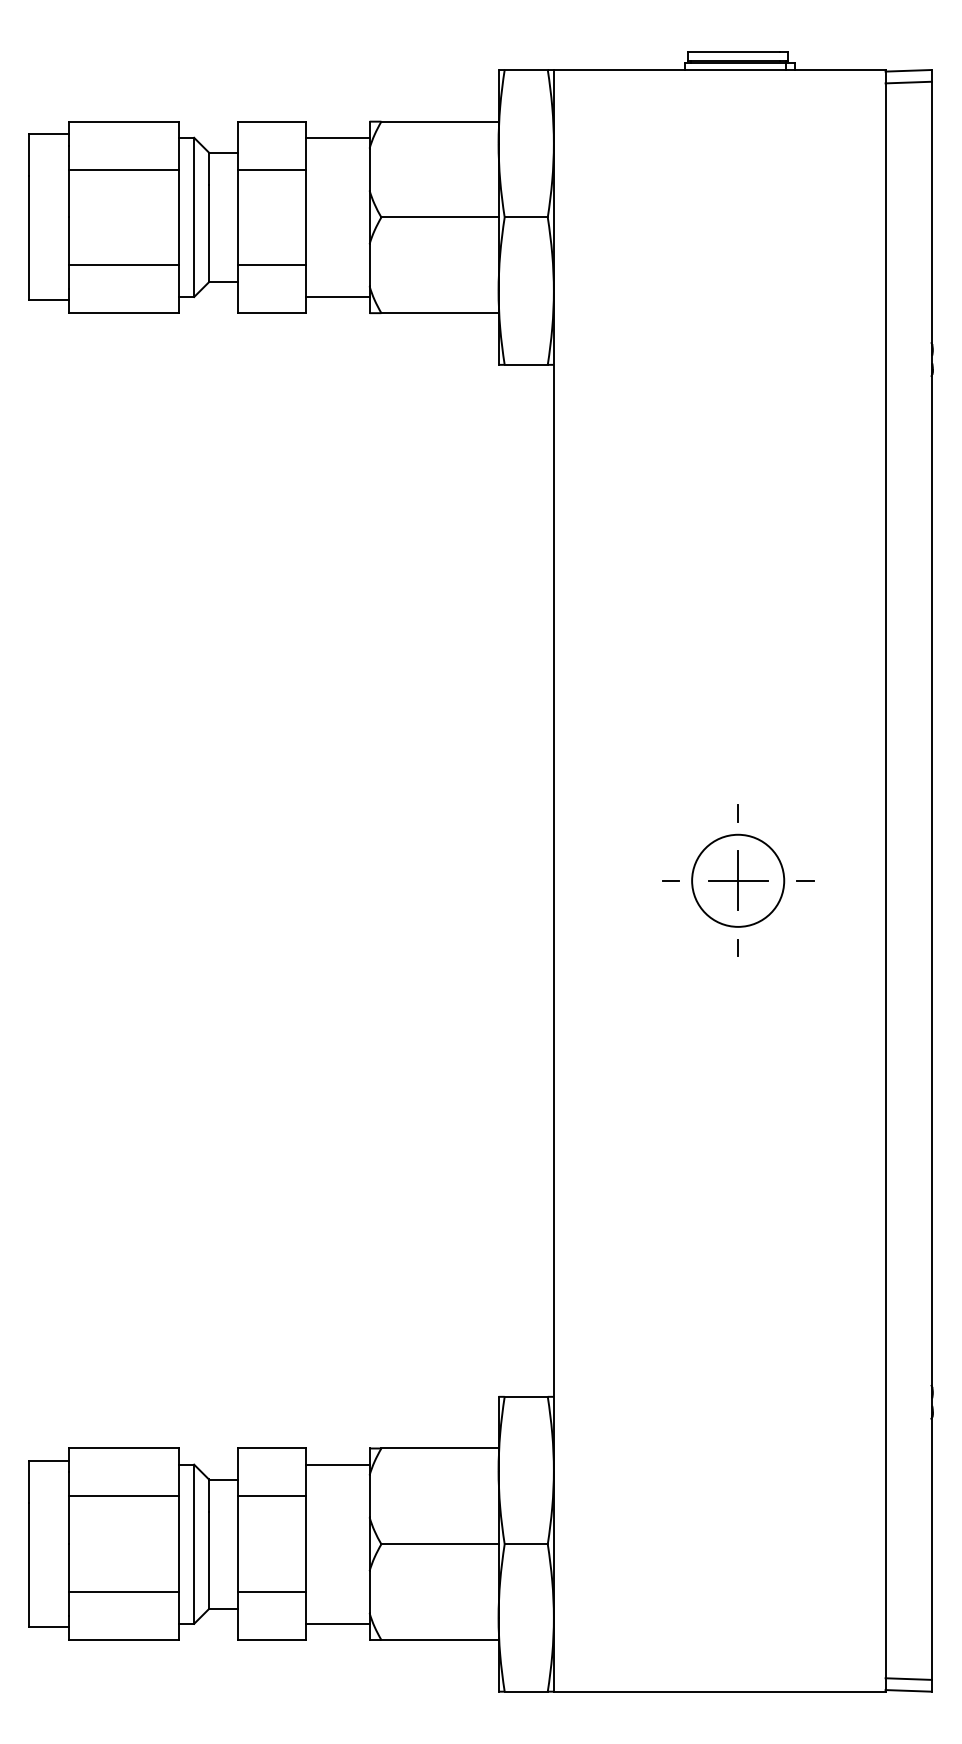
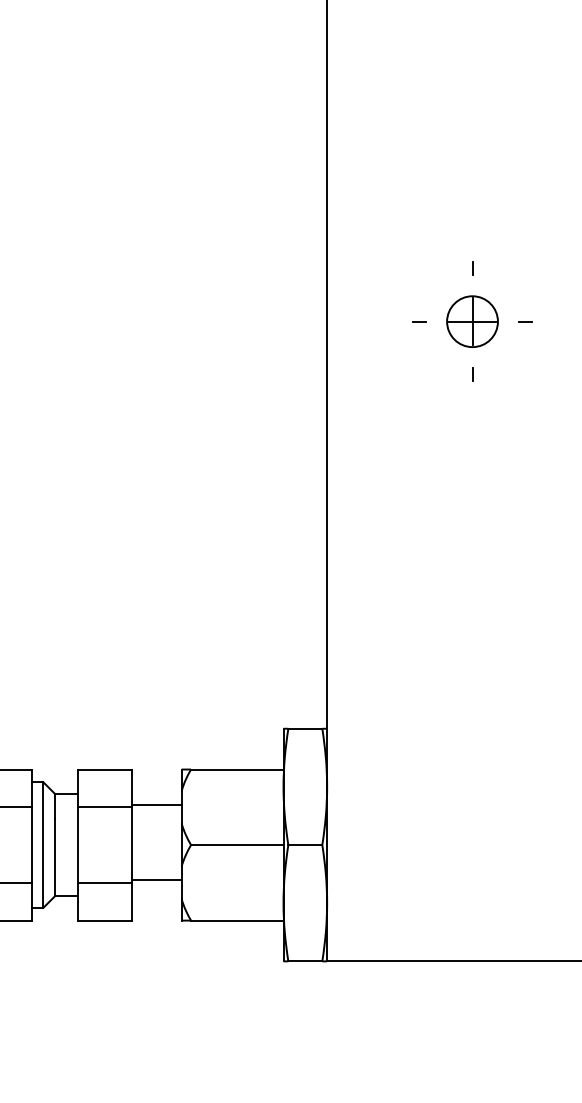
circle: (738, 880) -> (472, 321), size x0.7
line: (337, 1464) -> (156, 805), moved
line: (337, 1623) -> (156, 879), moved

